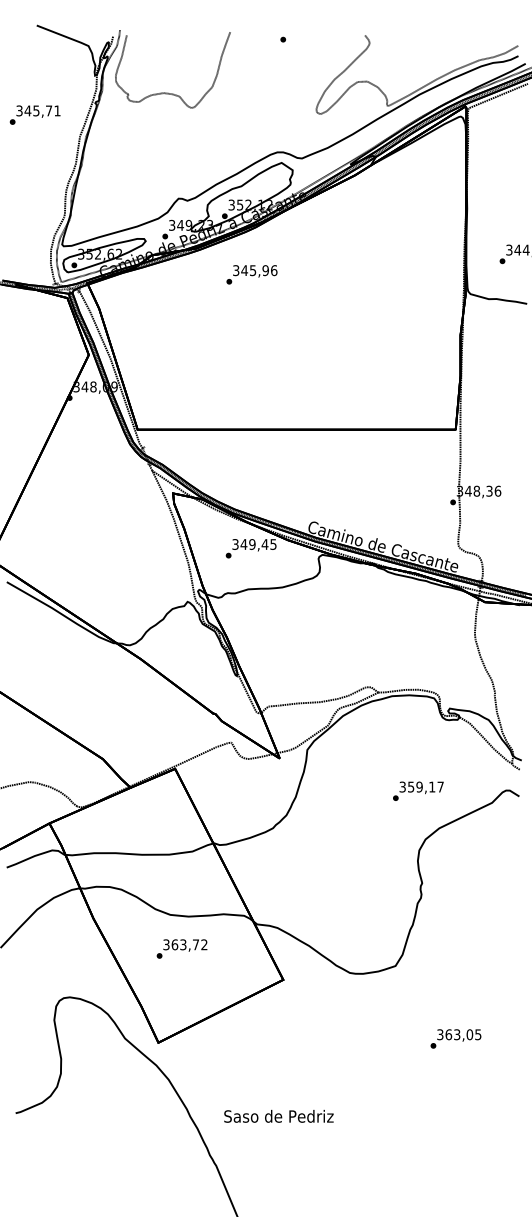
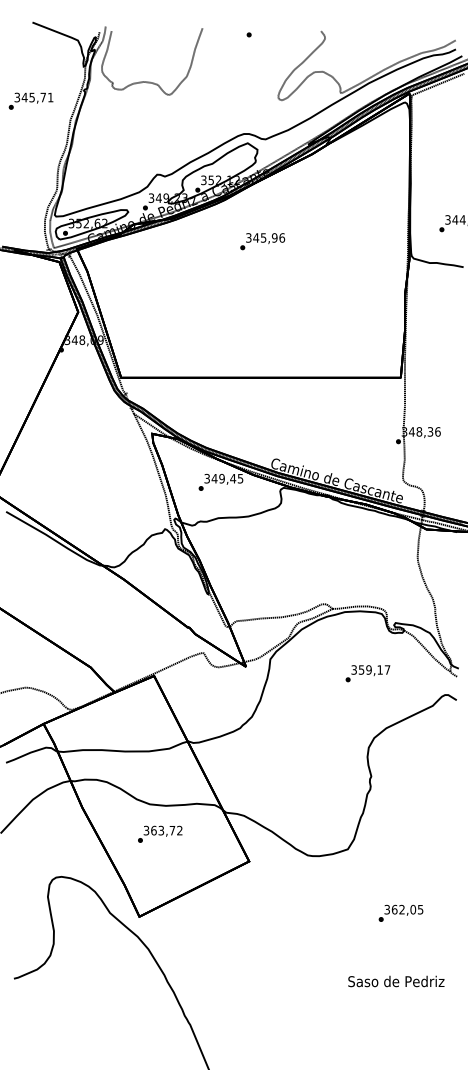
text: (251, 274) -> (262, 241), moved
text: (417, 791) -> (367, 673), moved
text: (456, 1034) -> (401, 909), 363,05 -> 362,05
text: (279, 1116) -> (396, 981), moved

